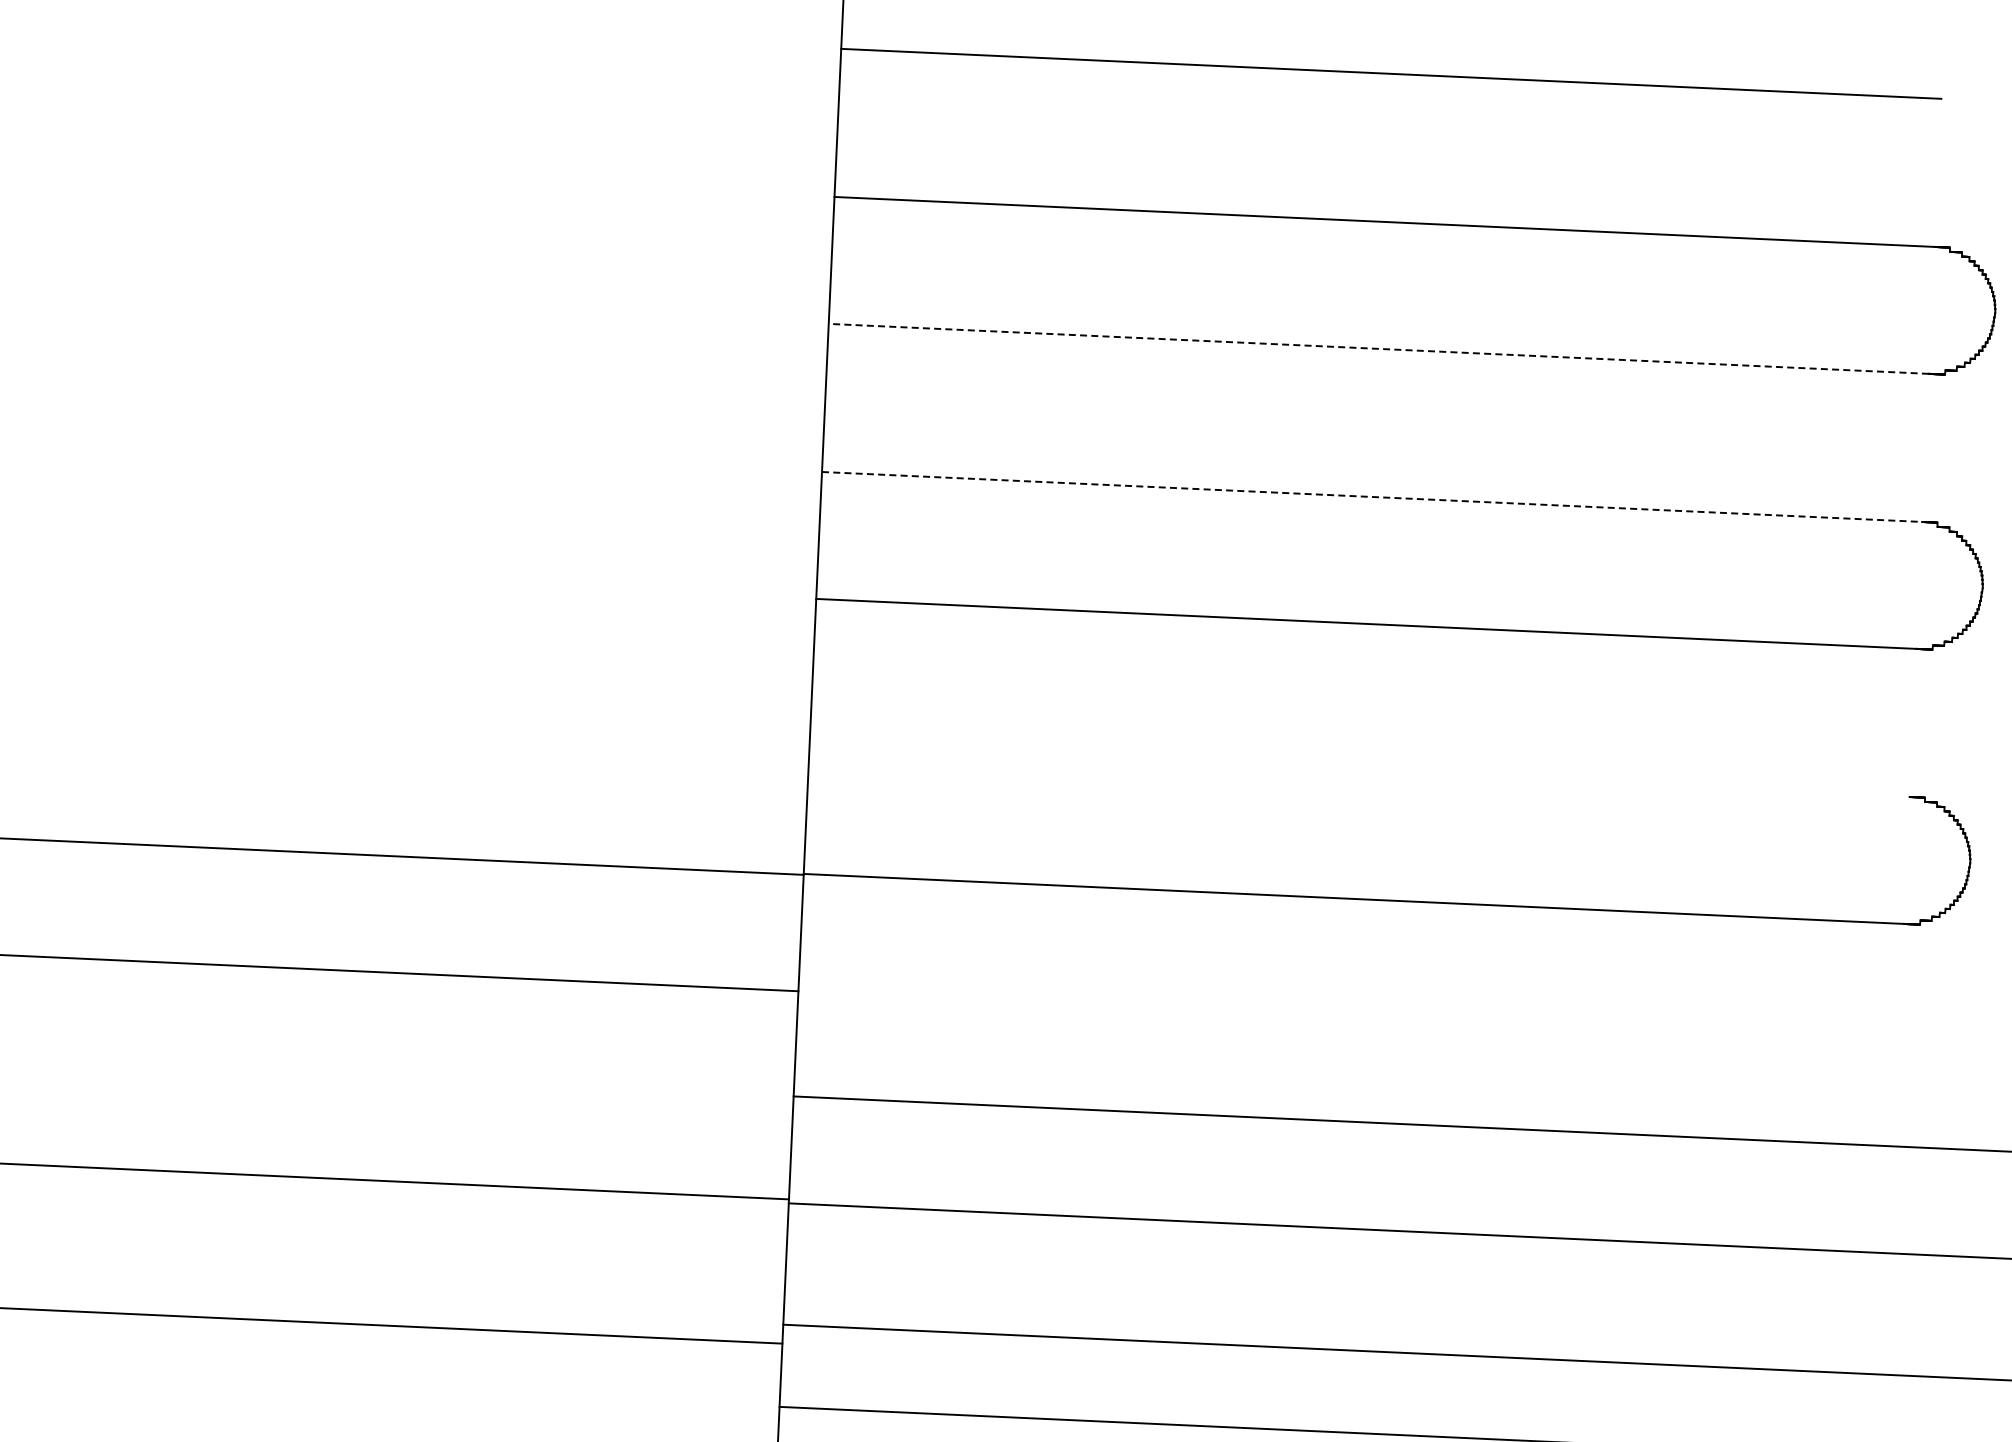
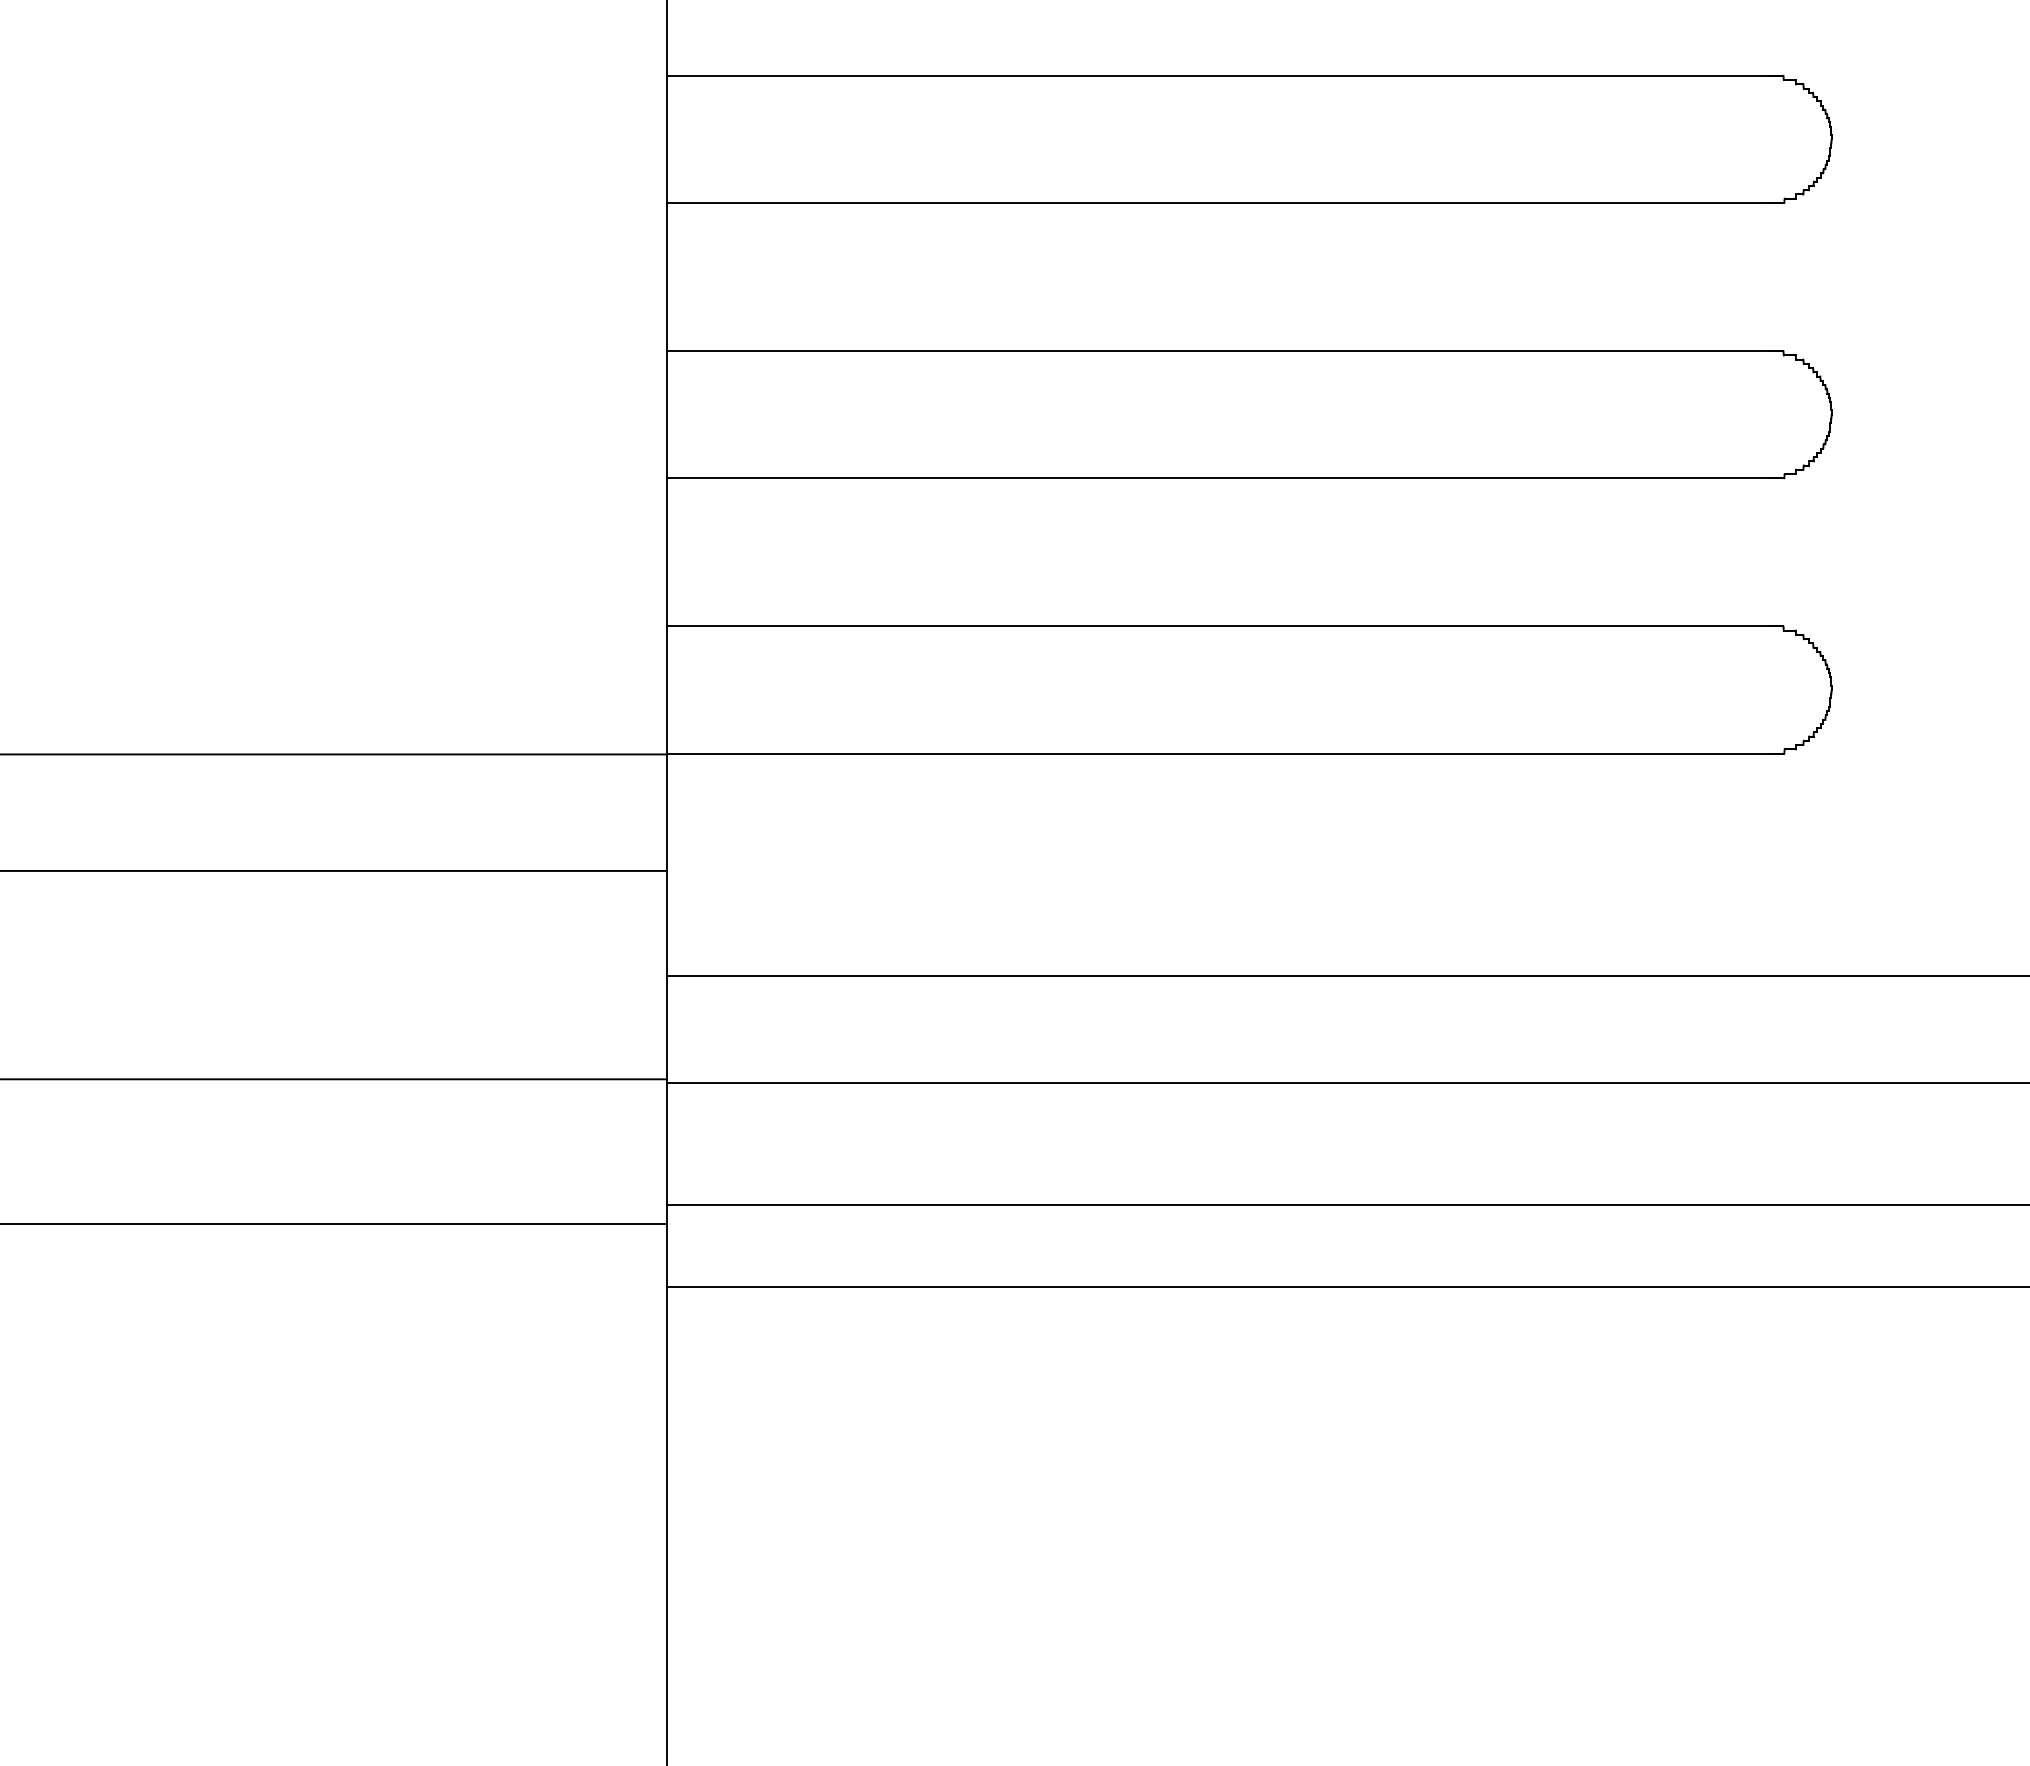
line: (1378, 348) -> (1217, 202), dashed -> solid
line: (1371, 497) -> (1217, 351), dashed -> solid
line: (1359, 772) -> (1217, 626), added

